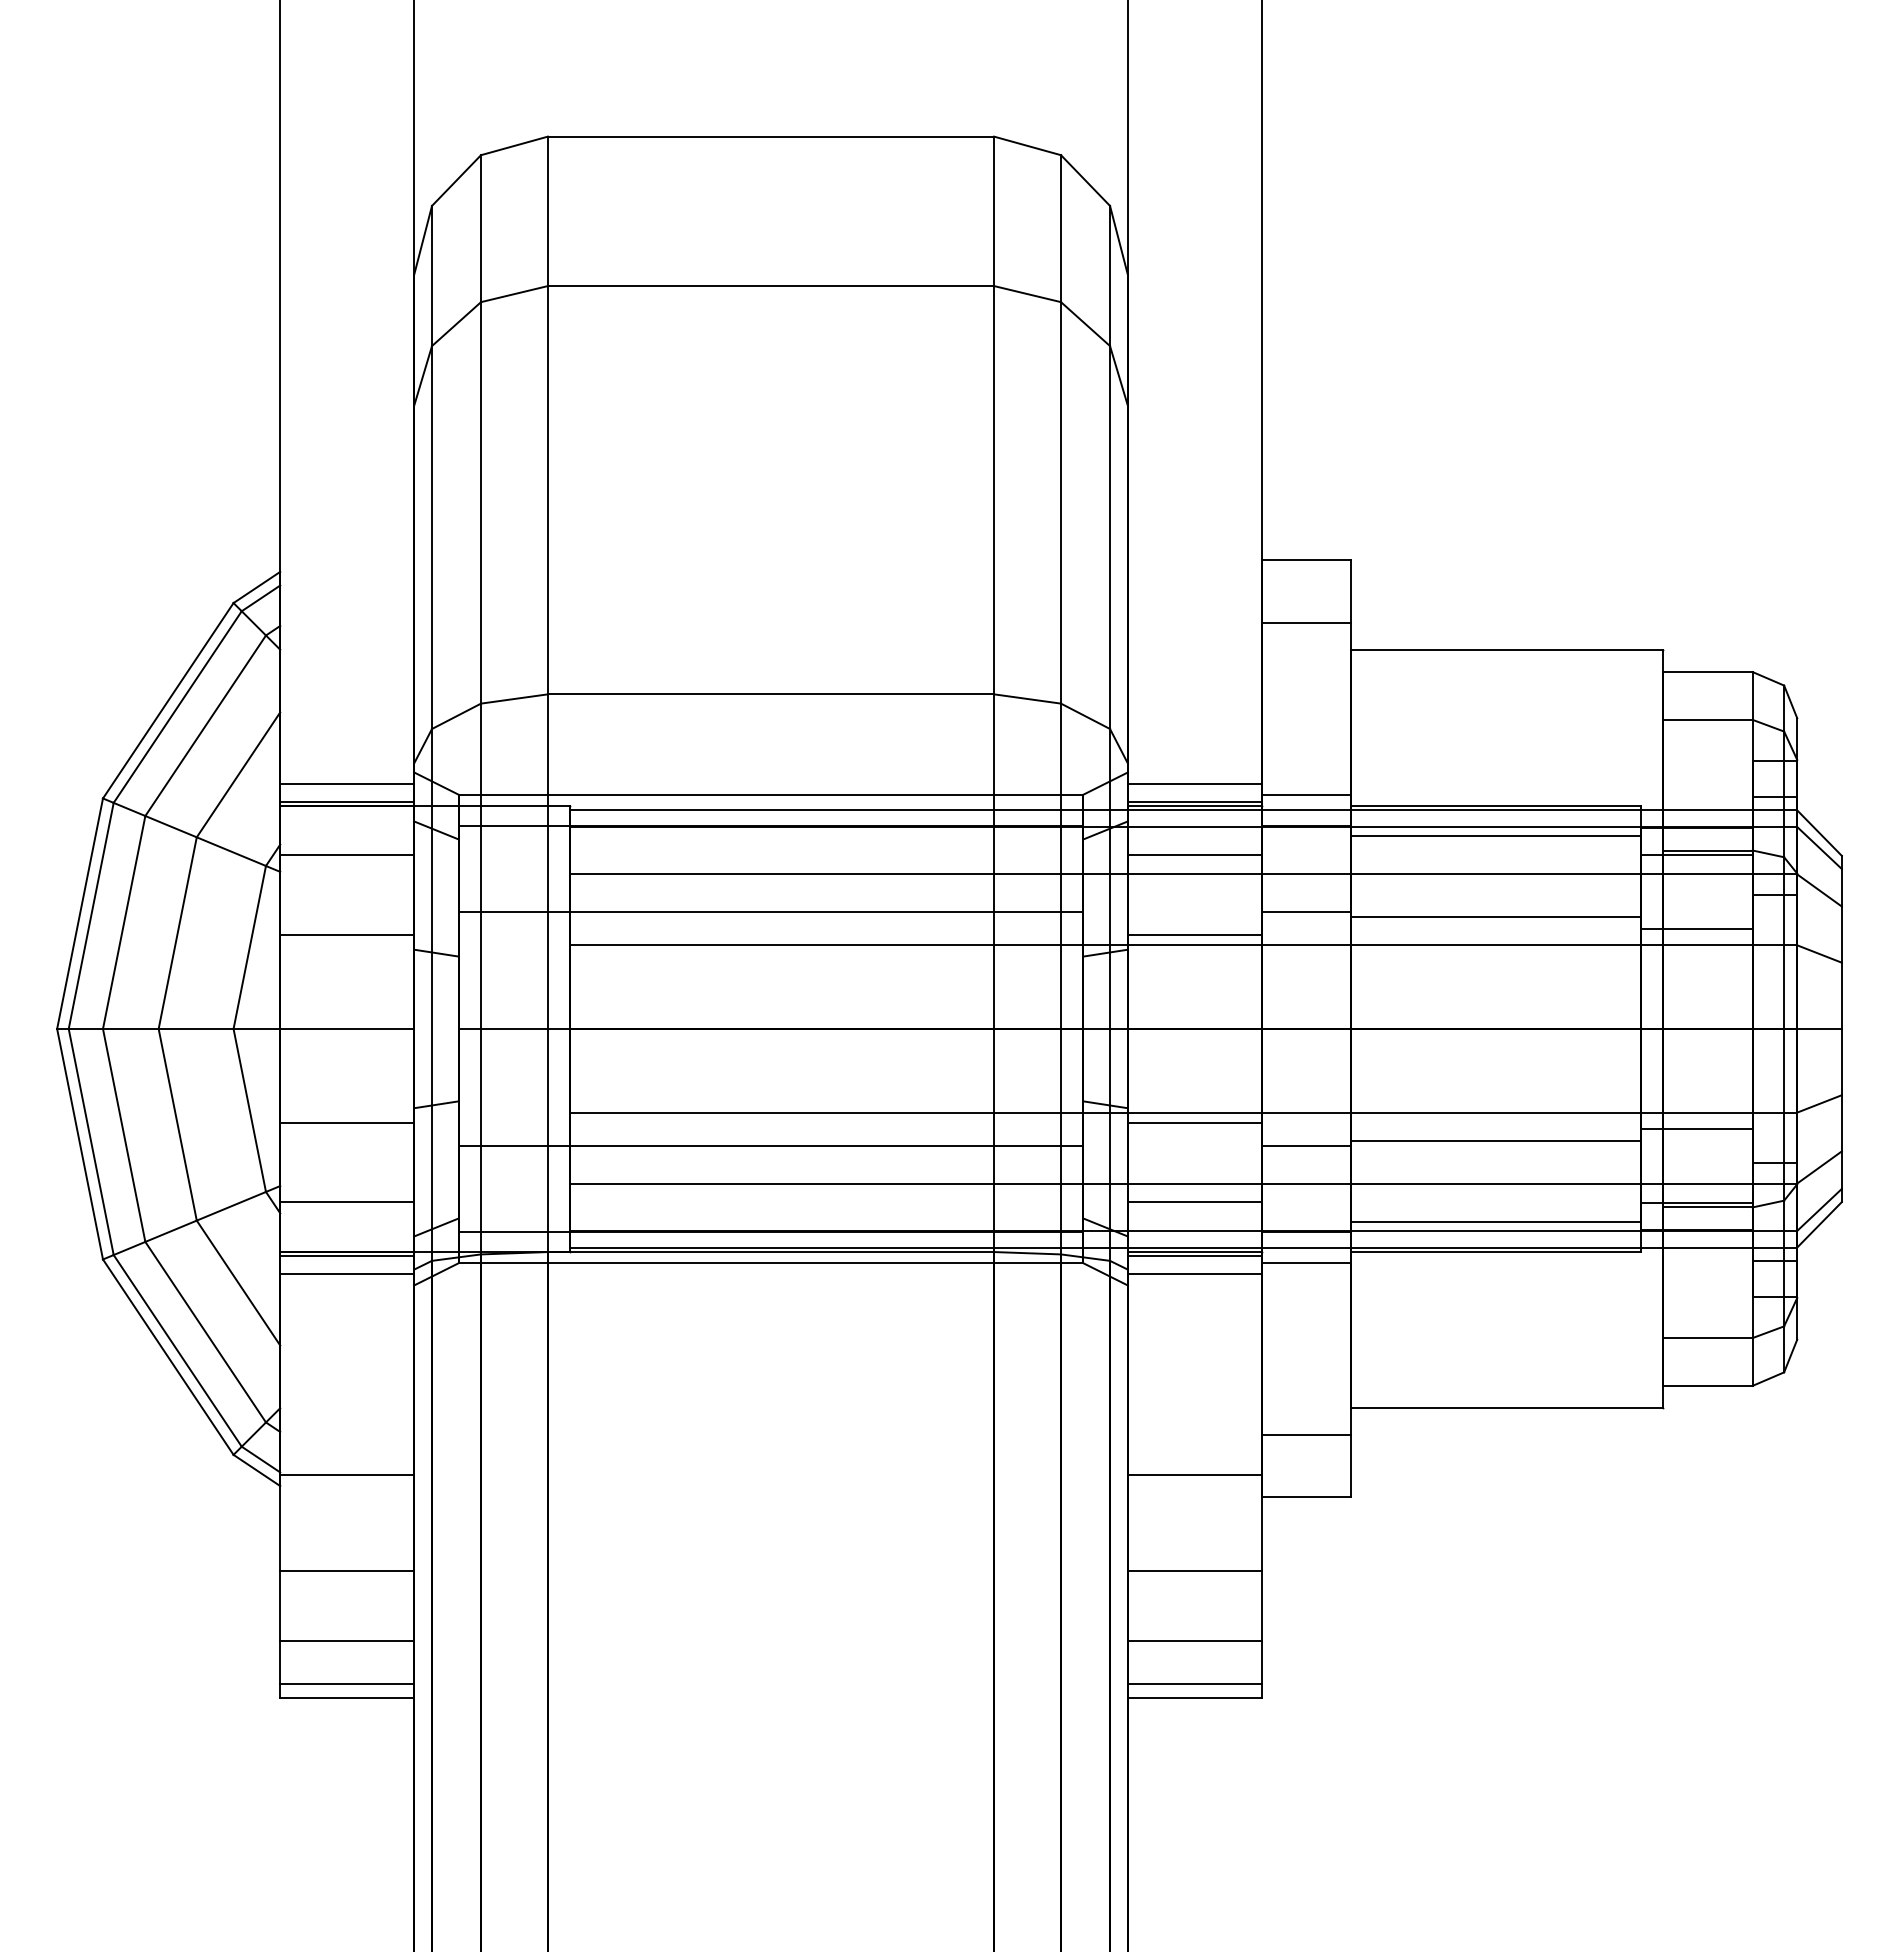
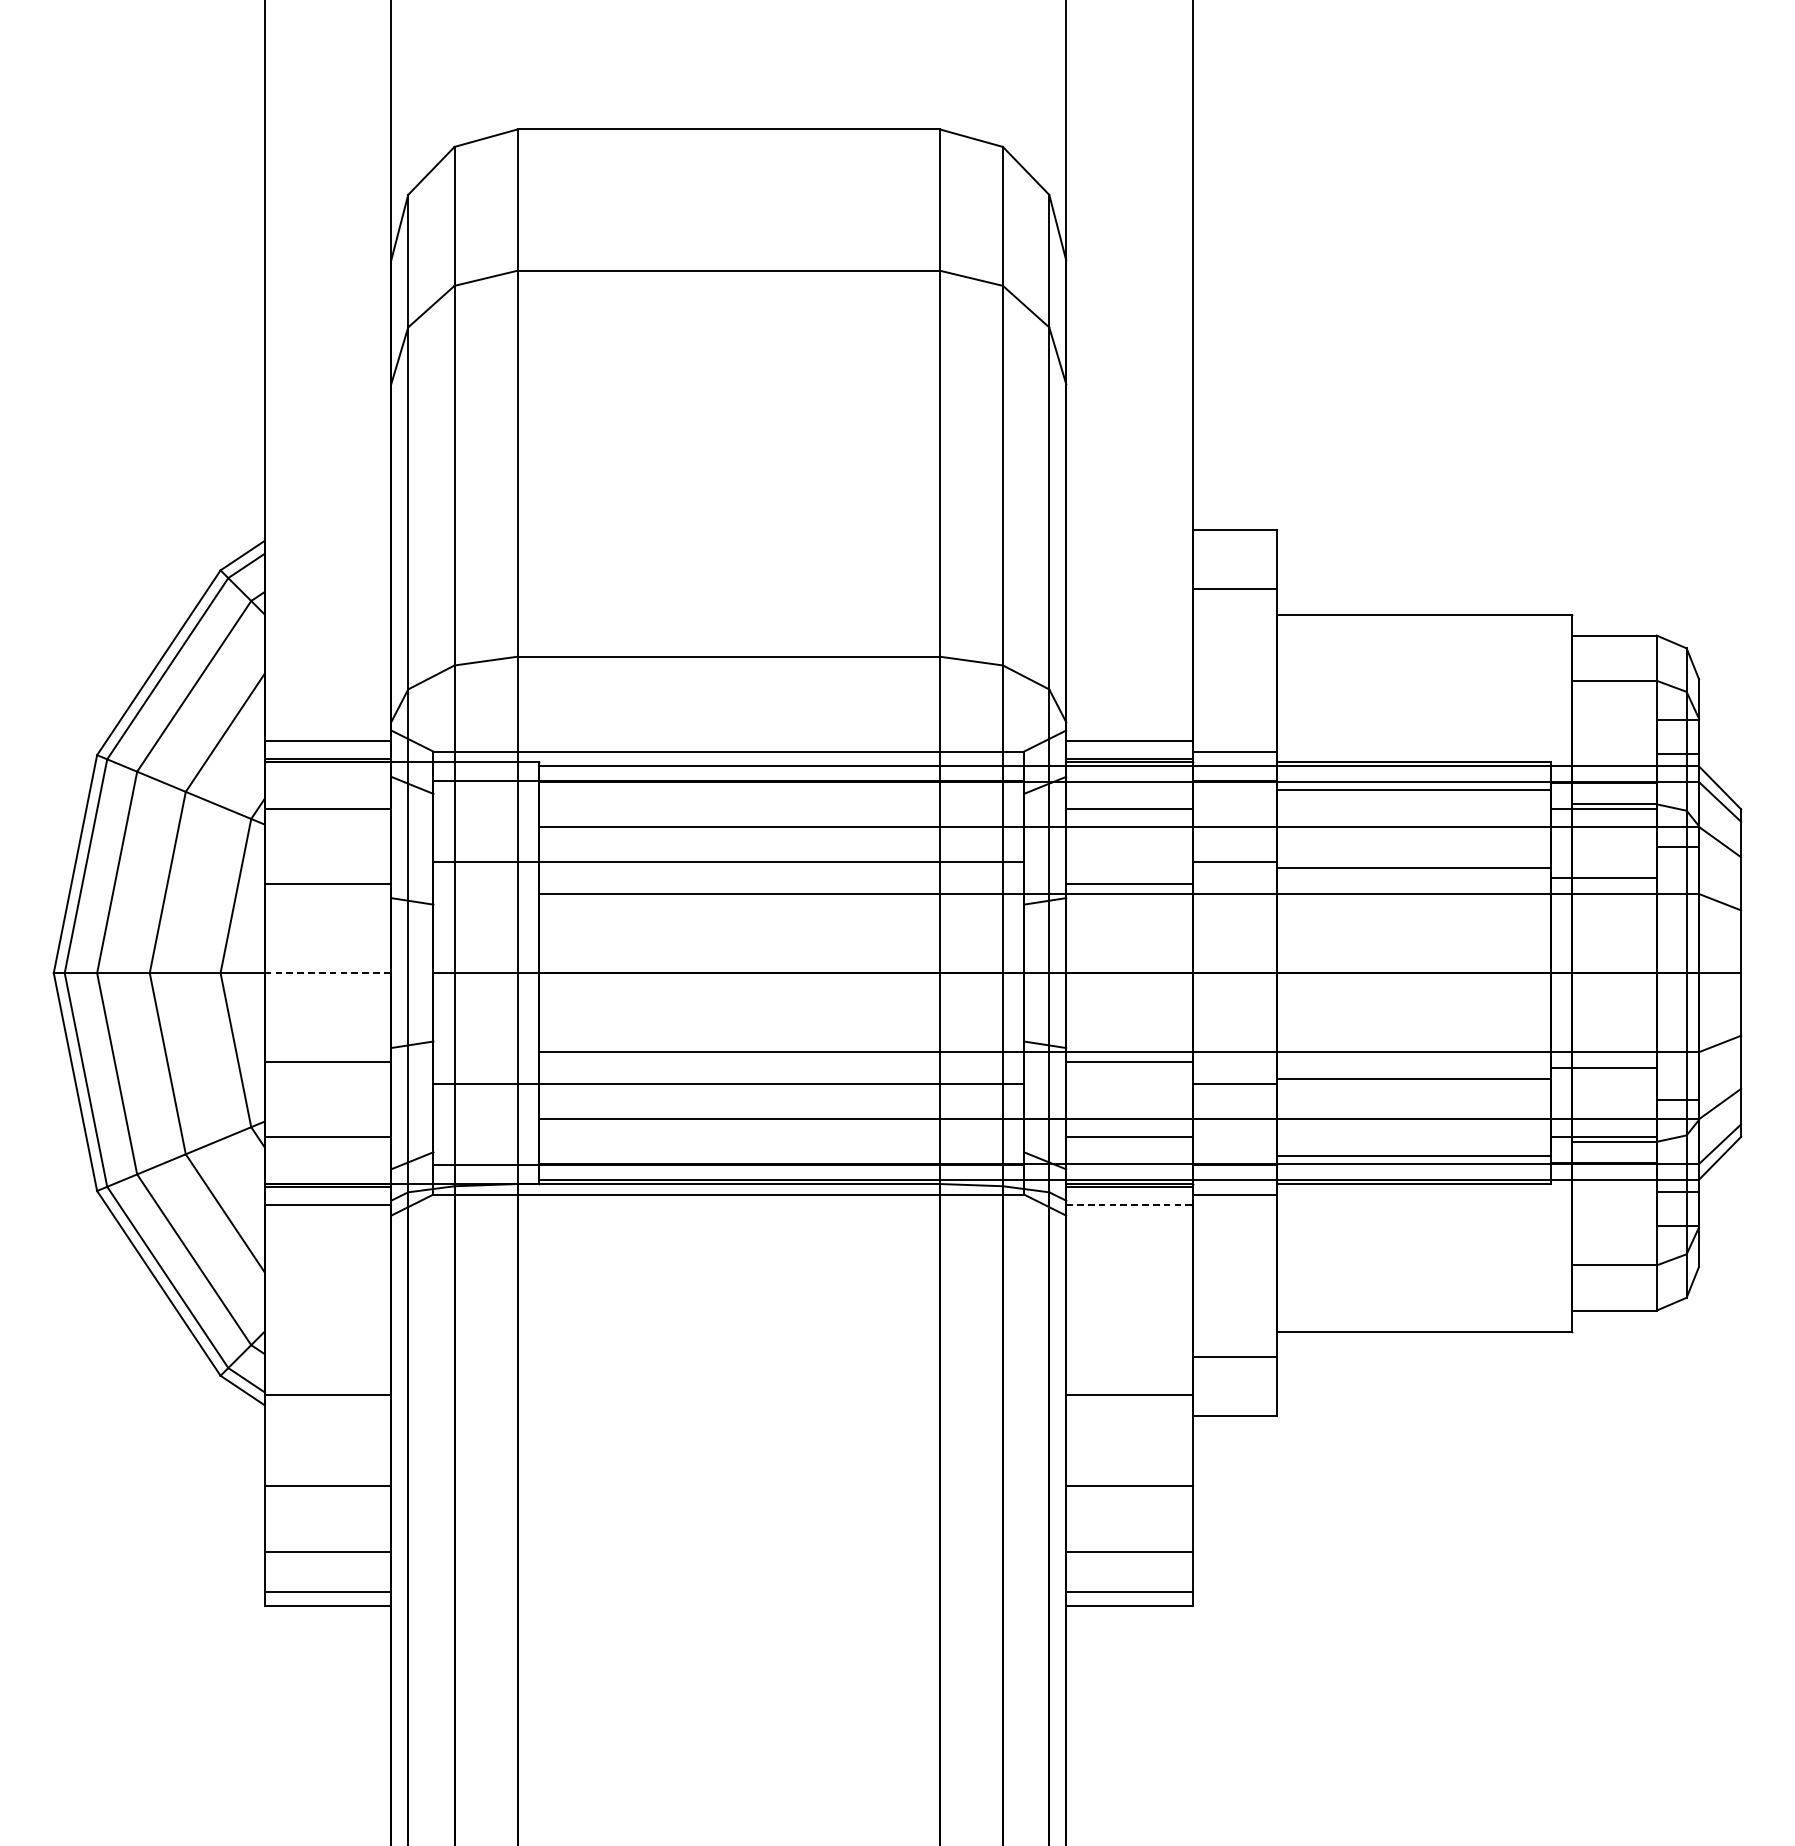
line: (347, 1028) -> (328, 972), solid -> dashed
line: (1194, 1274) -> (1129, 1205), solid -> dashed

